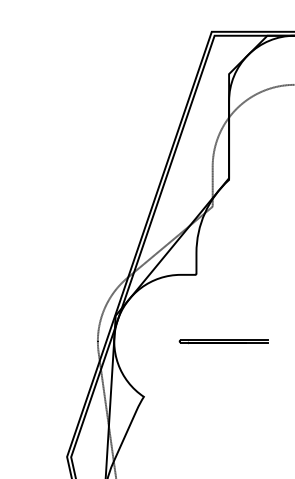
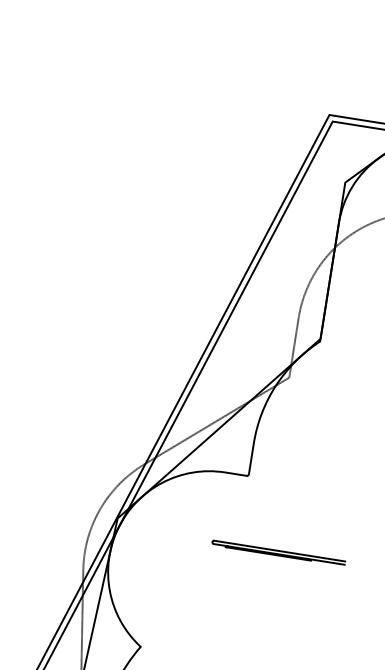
part: (223, 341) -> (278, 552), moved

